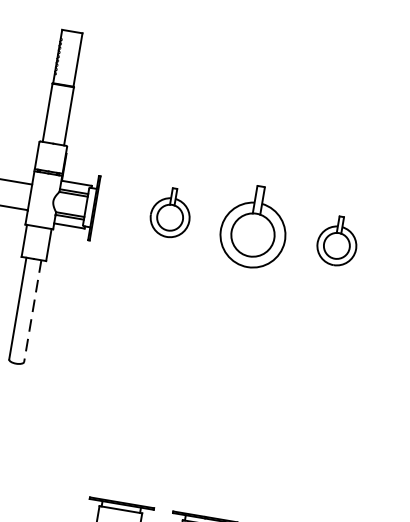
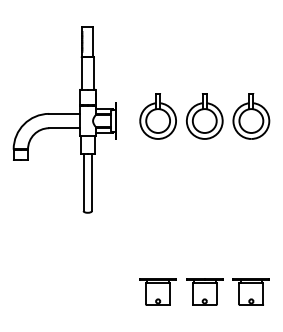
part: (169, 212) -> (157, 116), size x1.67
part: (337, 241) -> (251, 116), size x1.67
line: (31, 312) -> (91, 183), dashed -> solid

